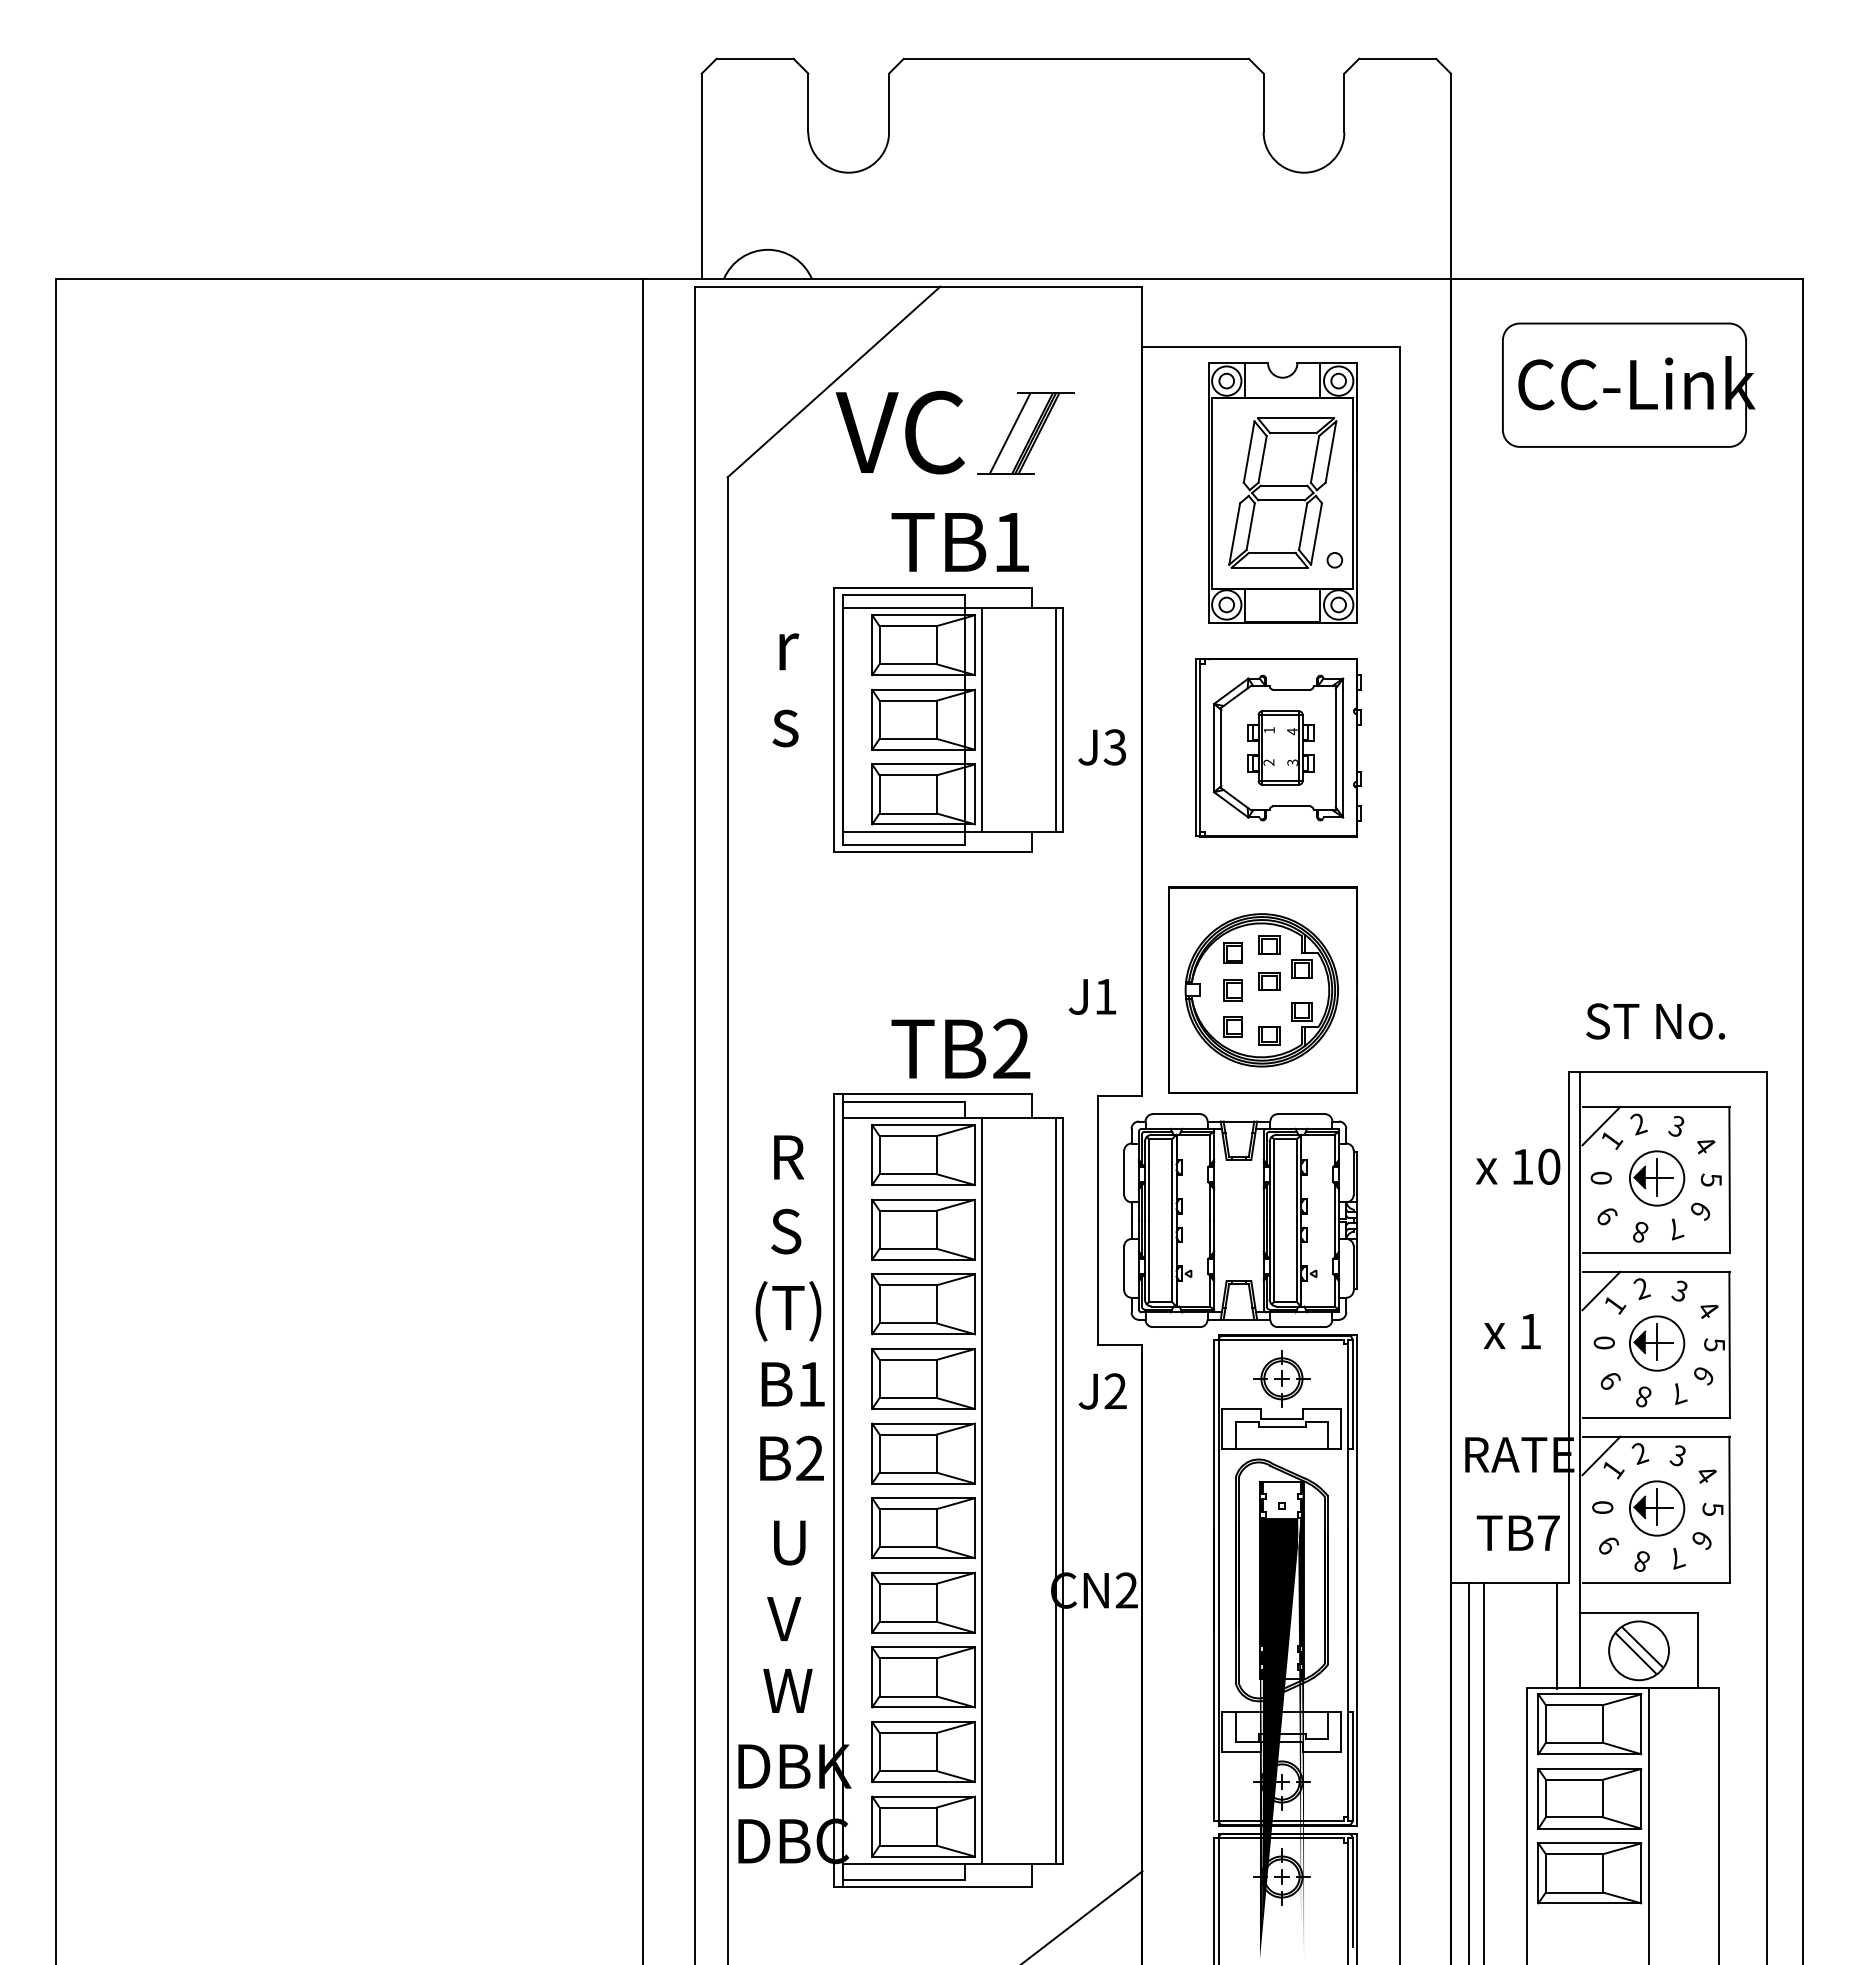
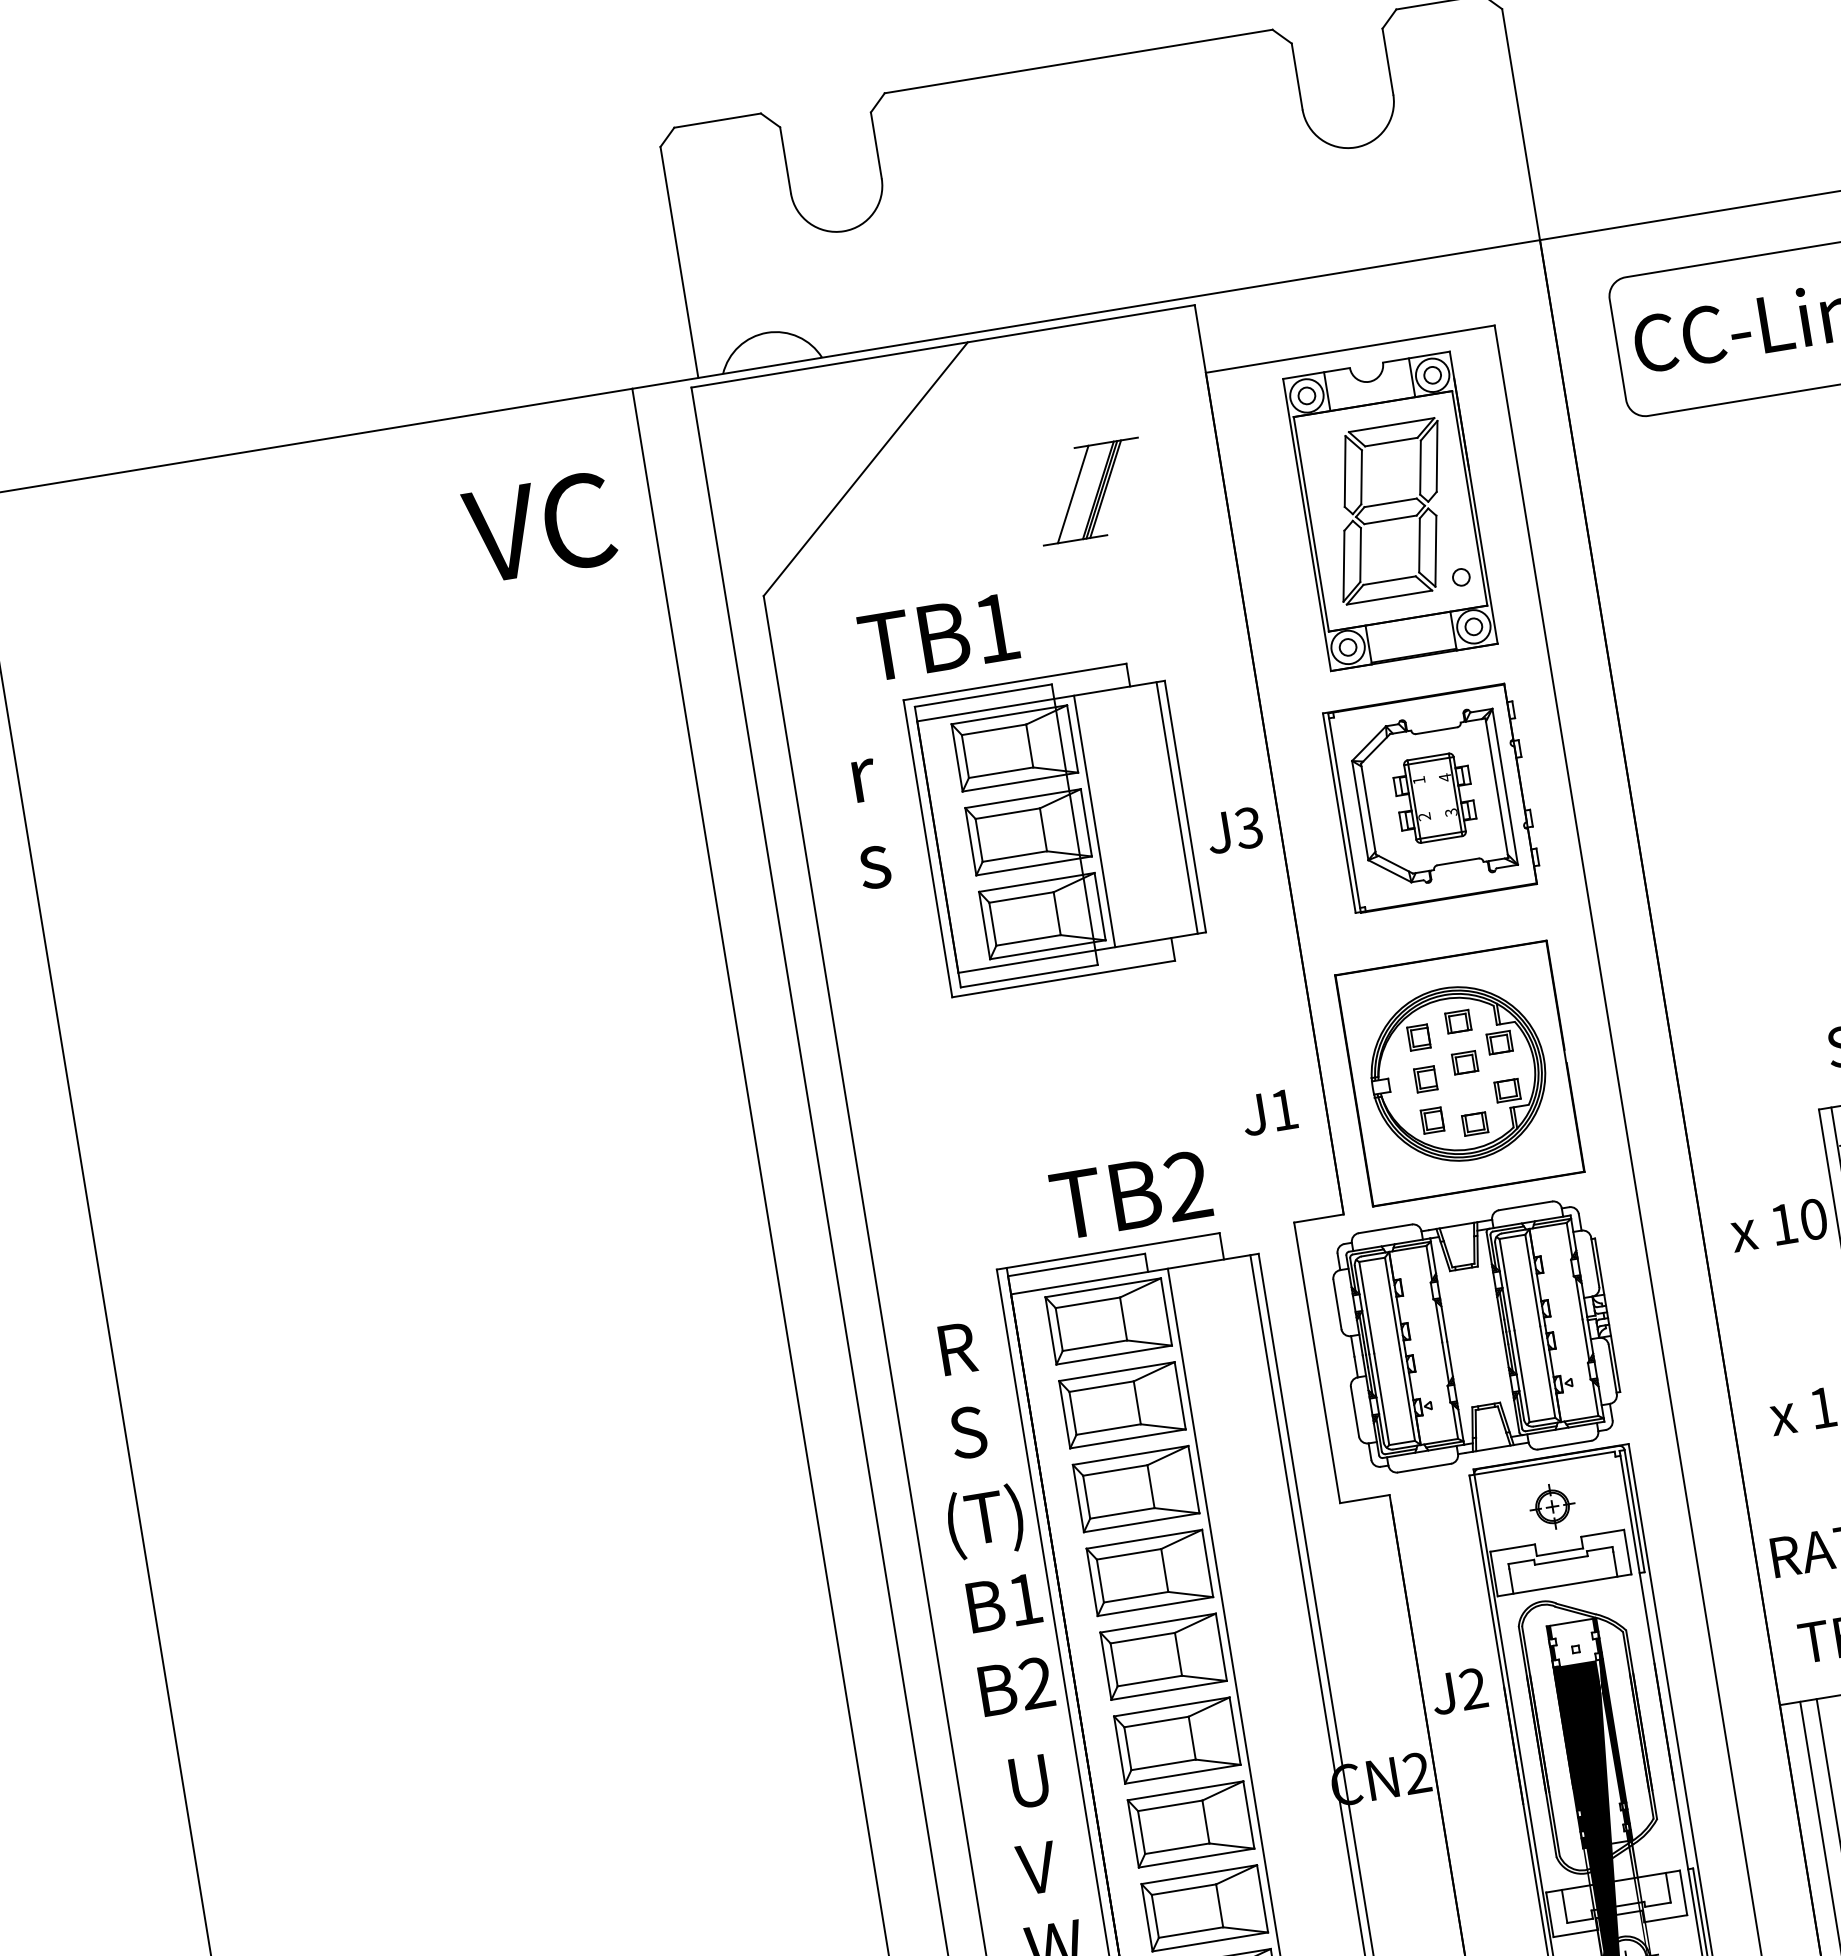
text: (899, 432) -> (539, 527), moved
text: (959, 542) -> (937, 637), moved
part: (1281, 1378) -> (1551, 1506), size x0.7
text: (1102, 1391) -> (1458, 1691), moved

